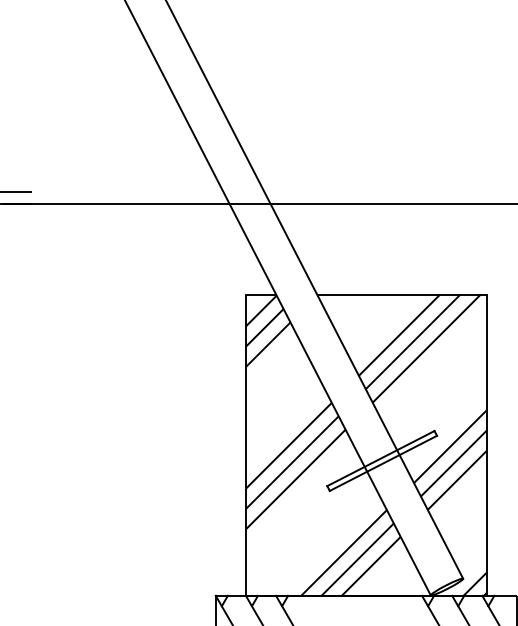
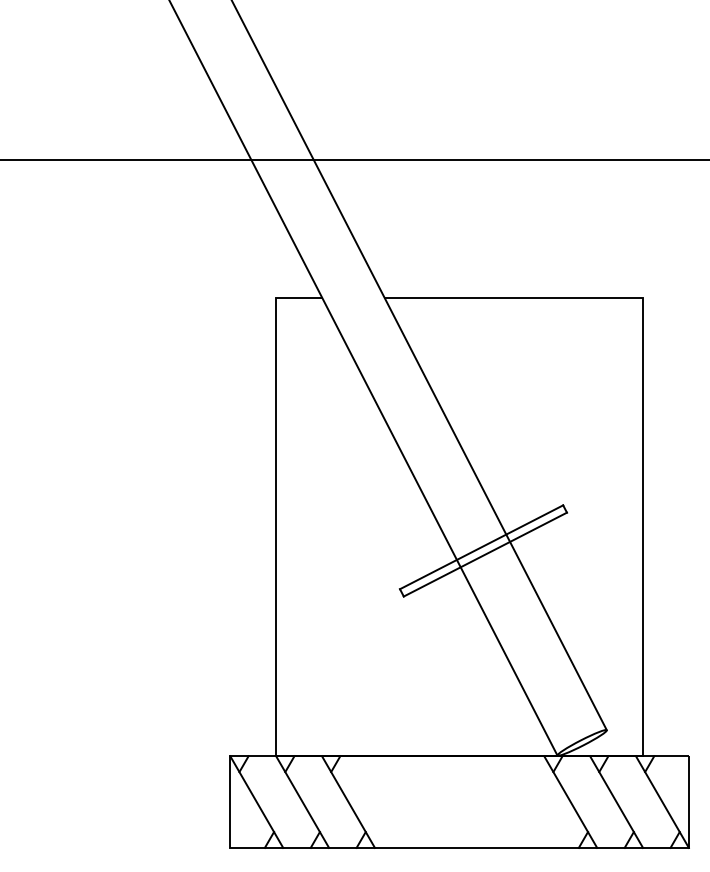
hatch: (401, 444) -> (512, 525), removed
hatch: (322, 445) -> (392, 527), removed

